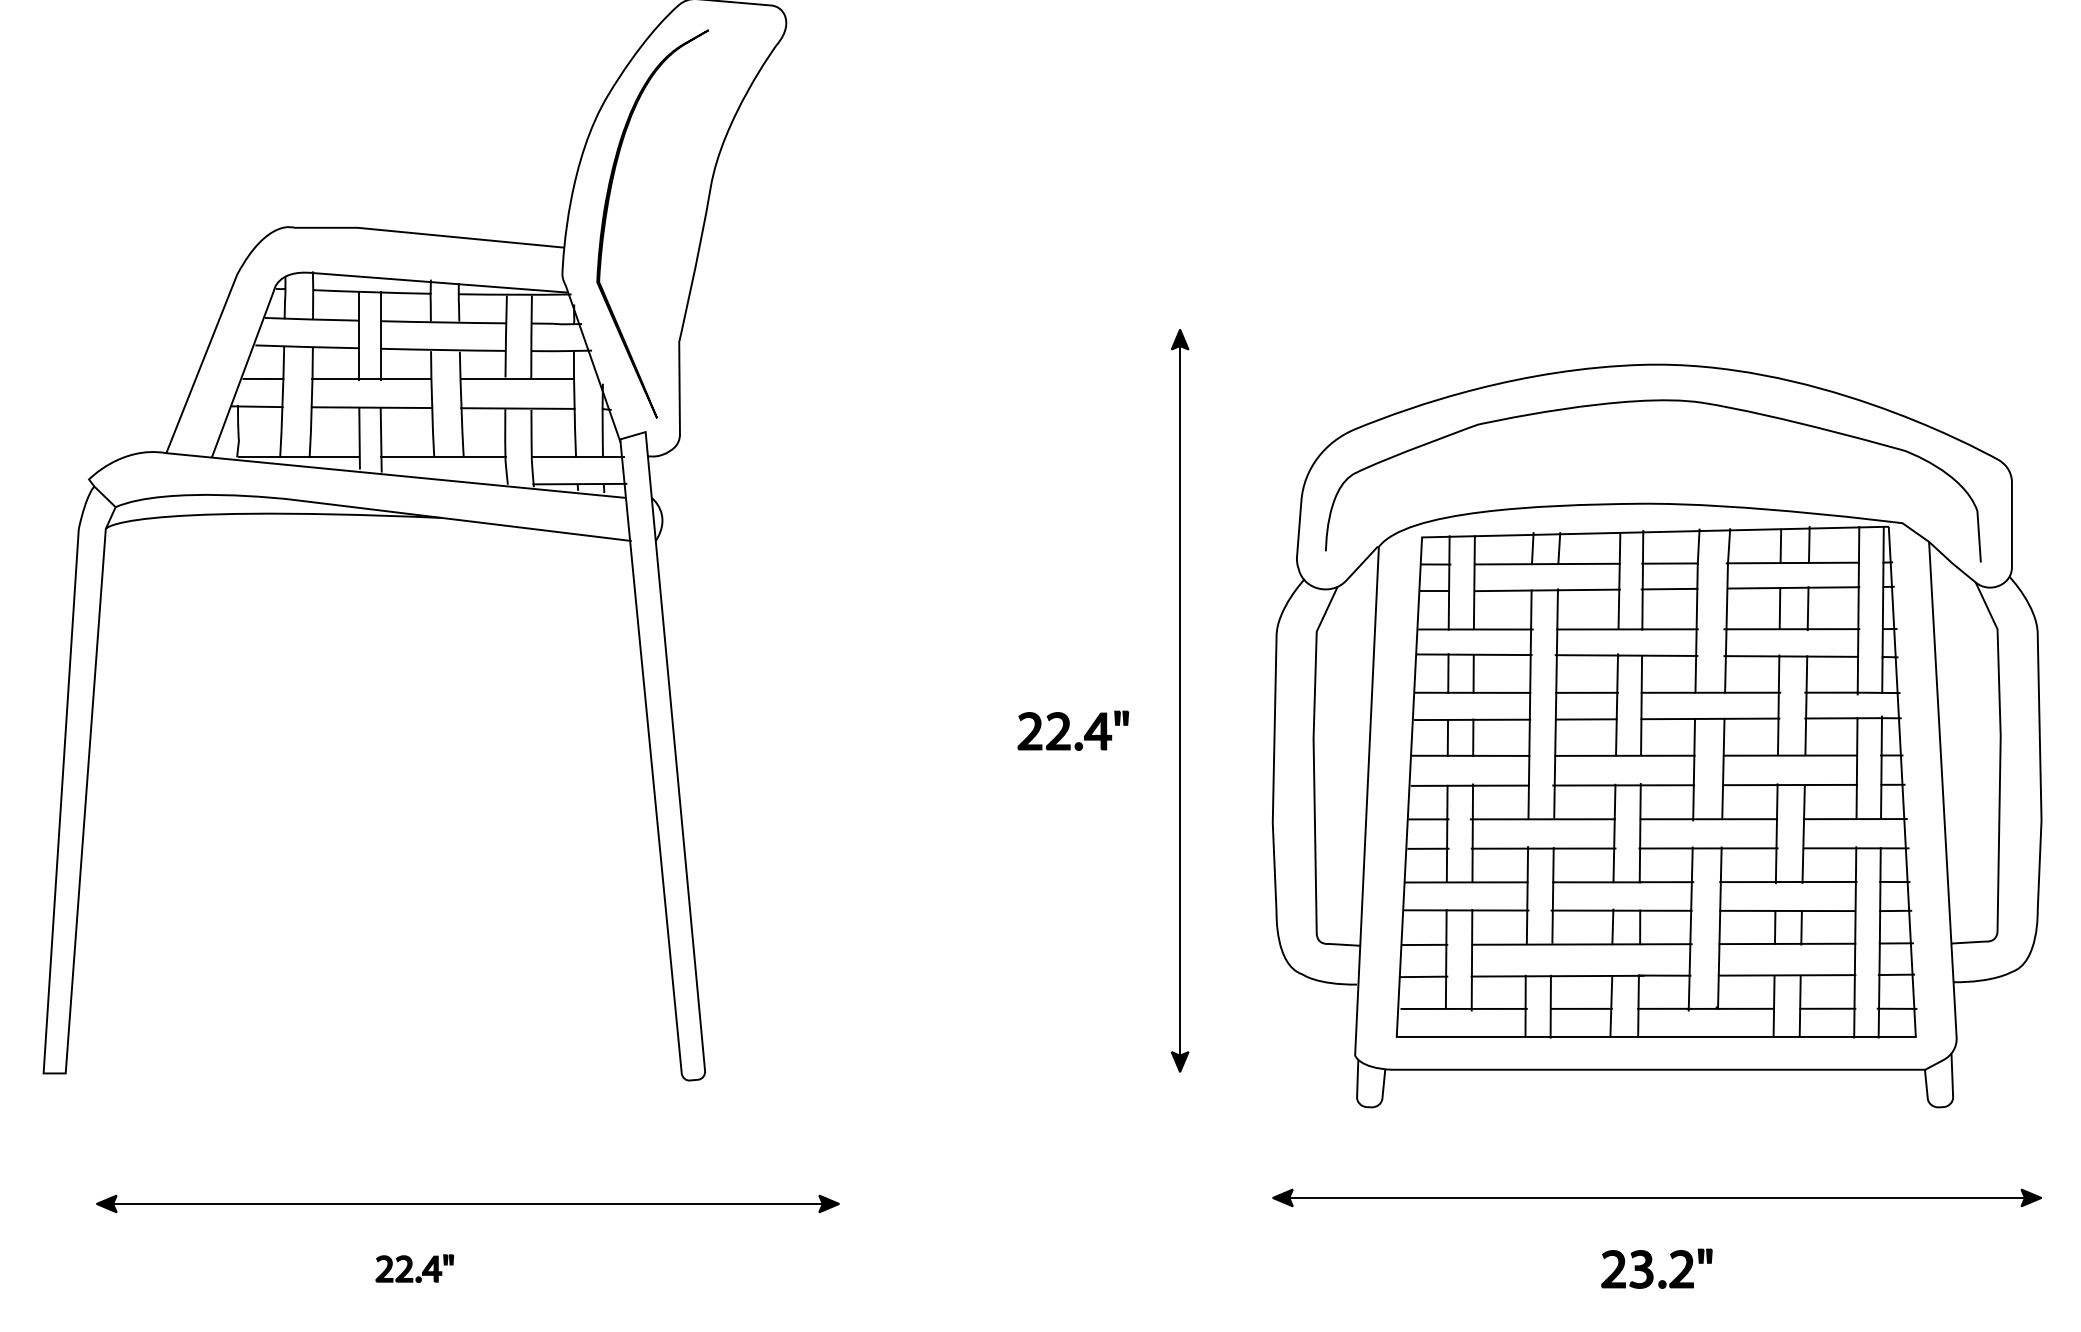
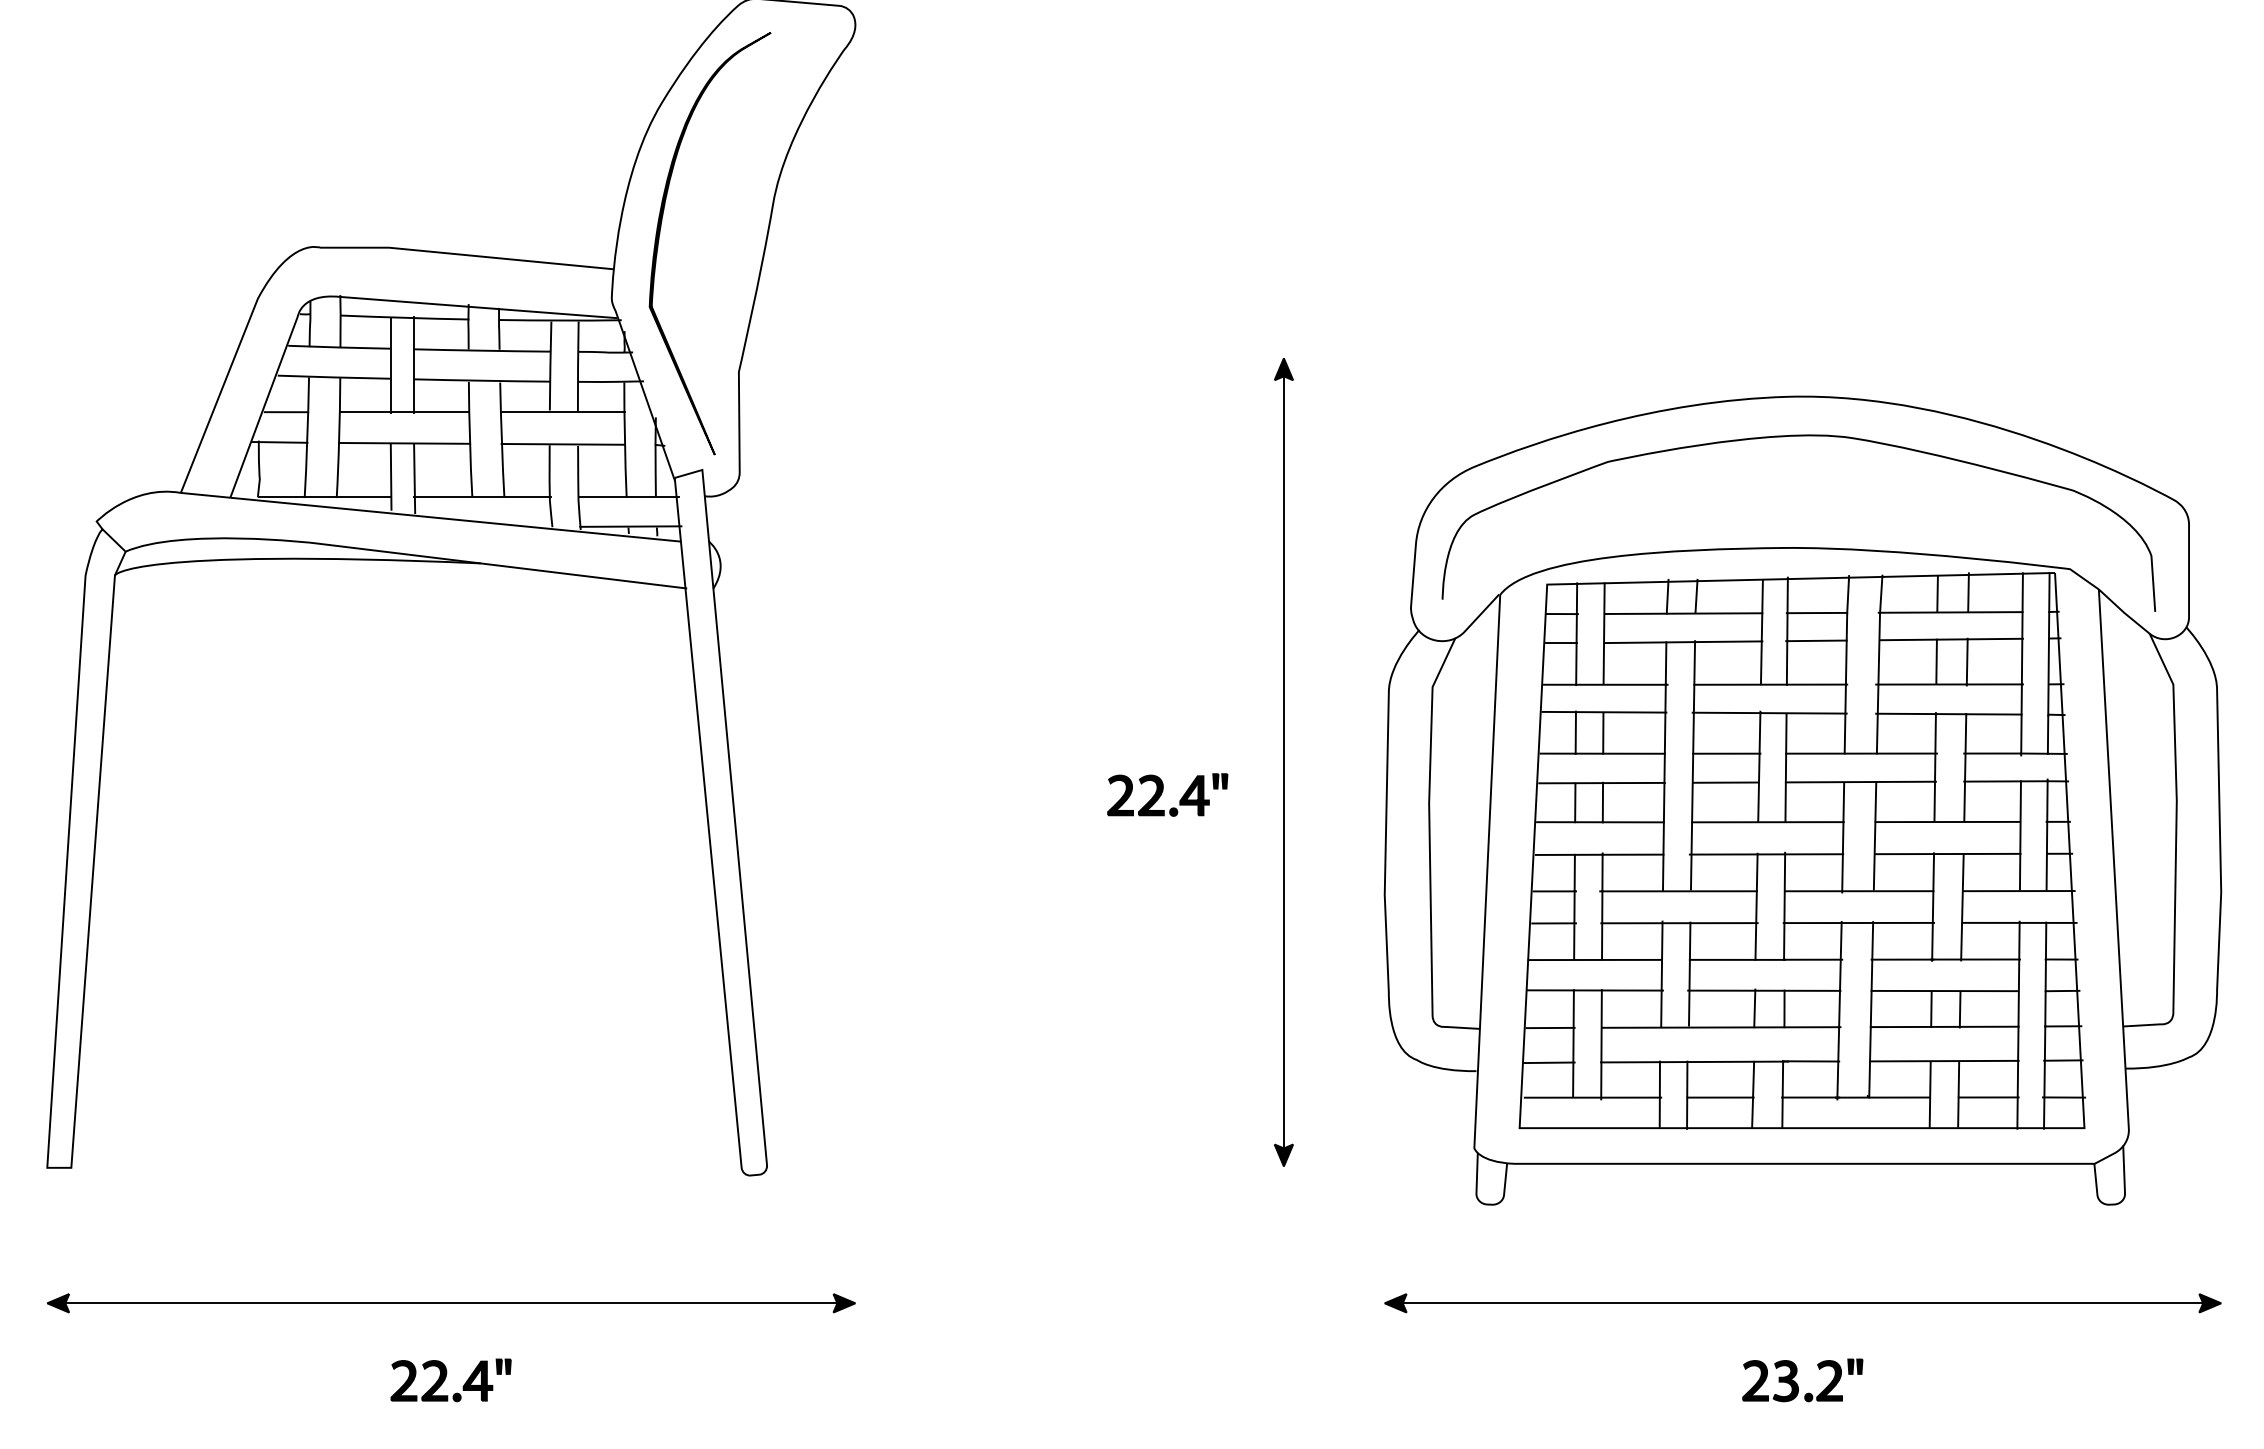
part: (467, 1203) -> (450, 1302), moved
part: (414, 1268) -> (450, 1380), size x1.43

